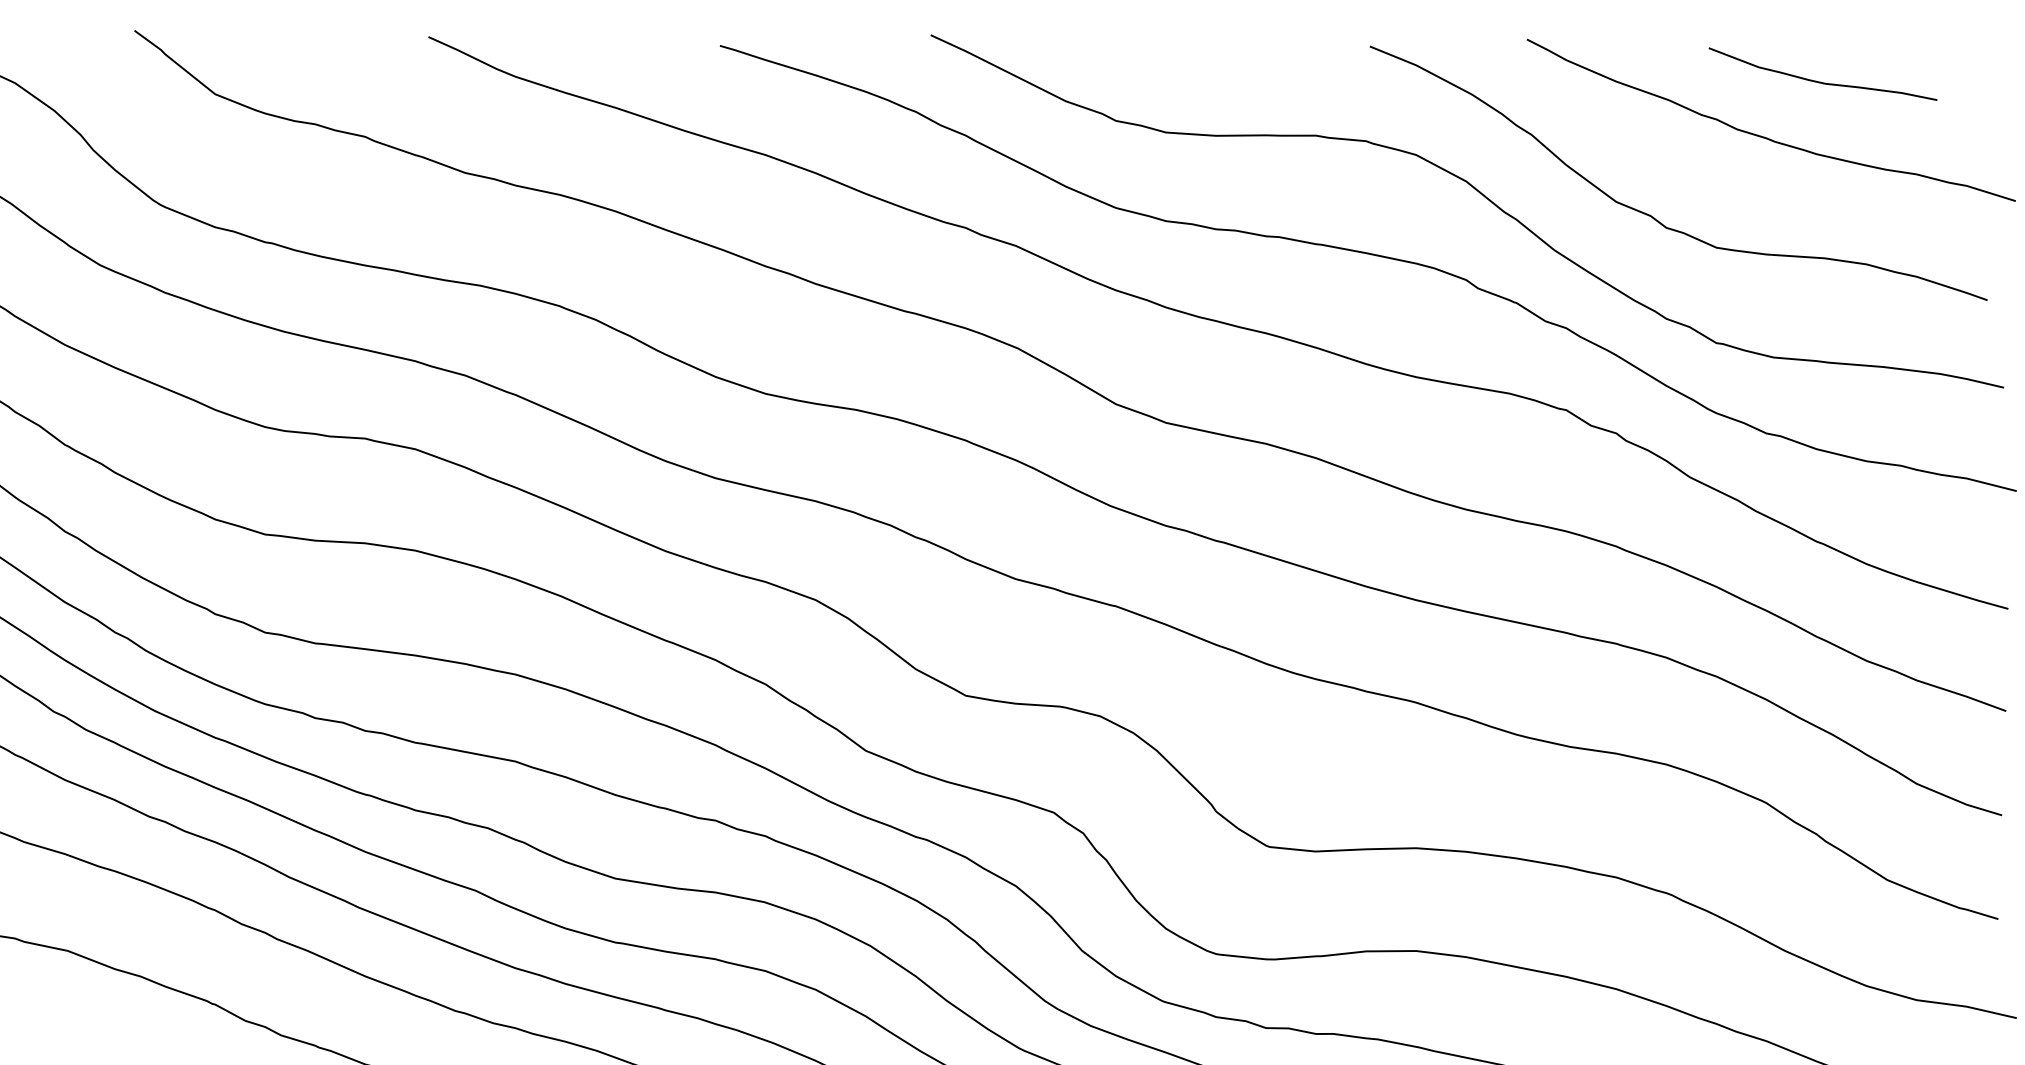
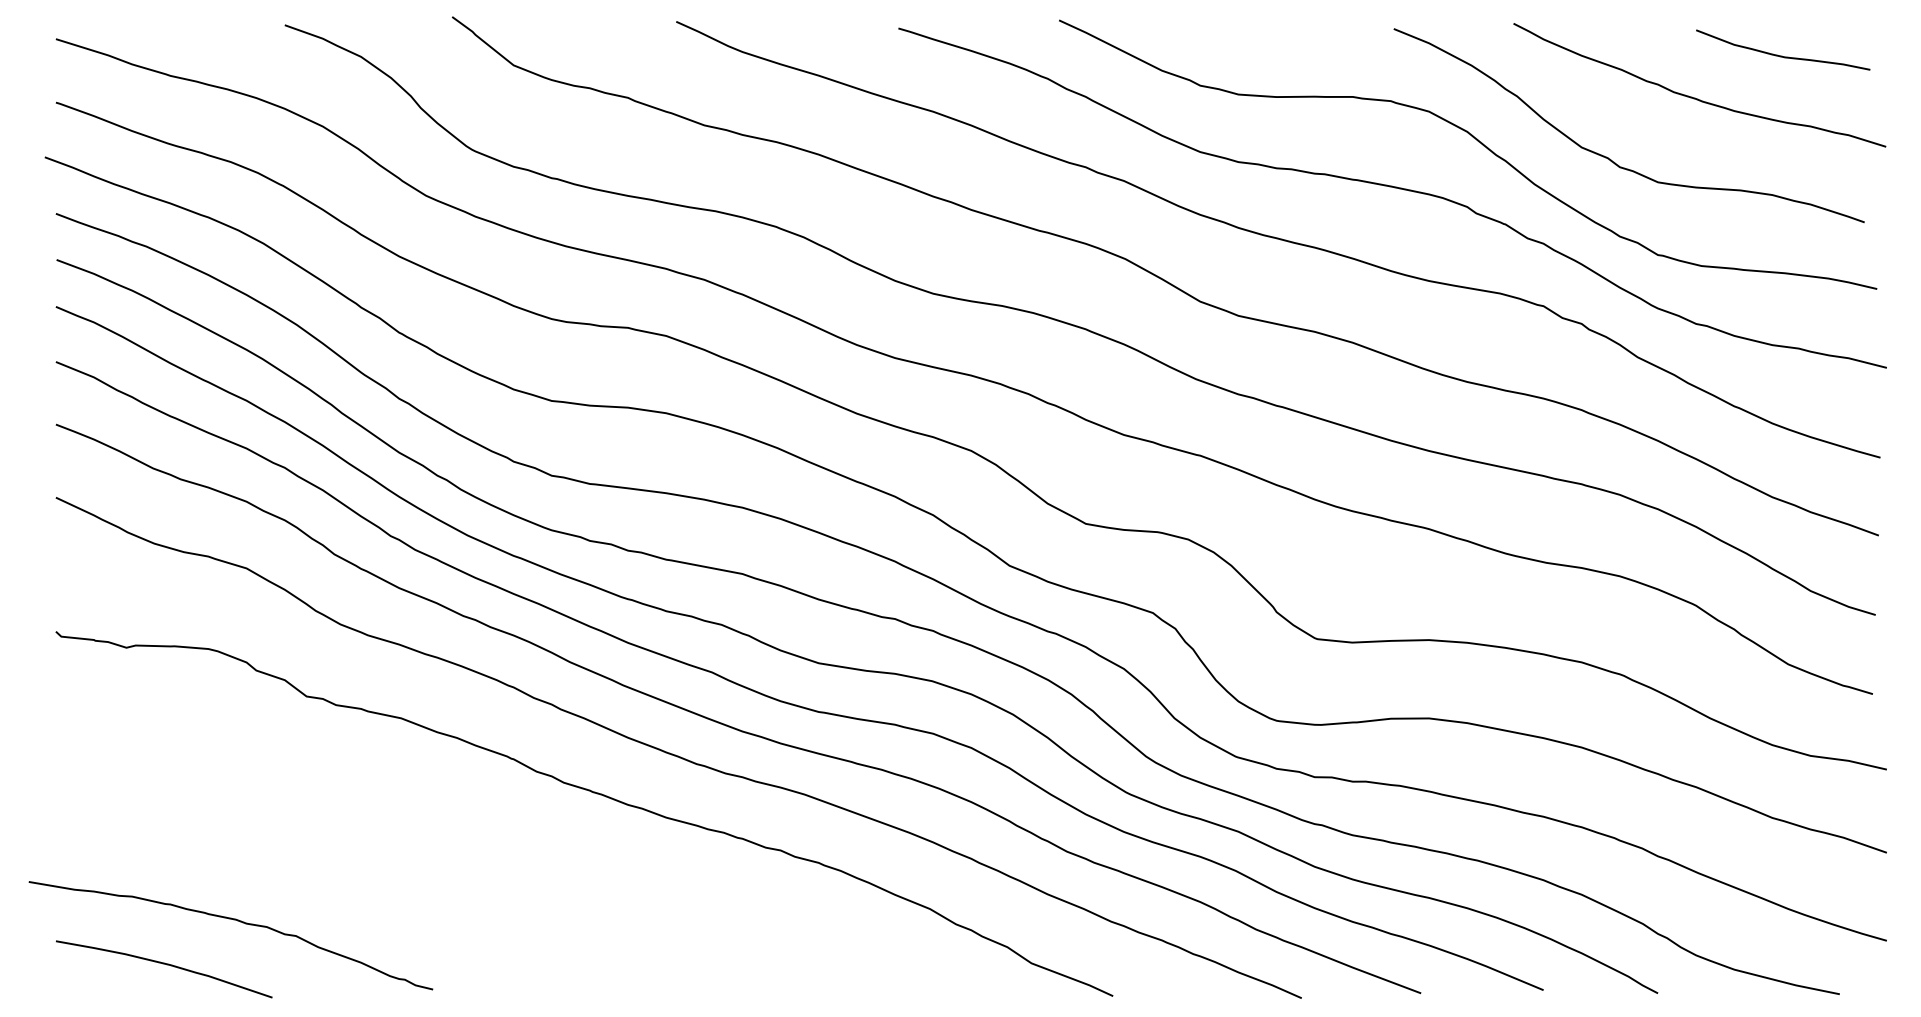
curve: (1822, 81) -> (1782, 55), moved

